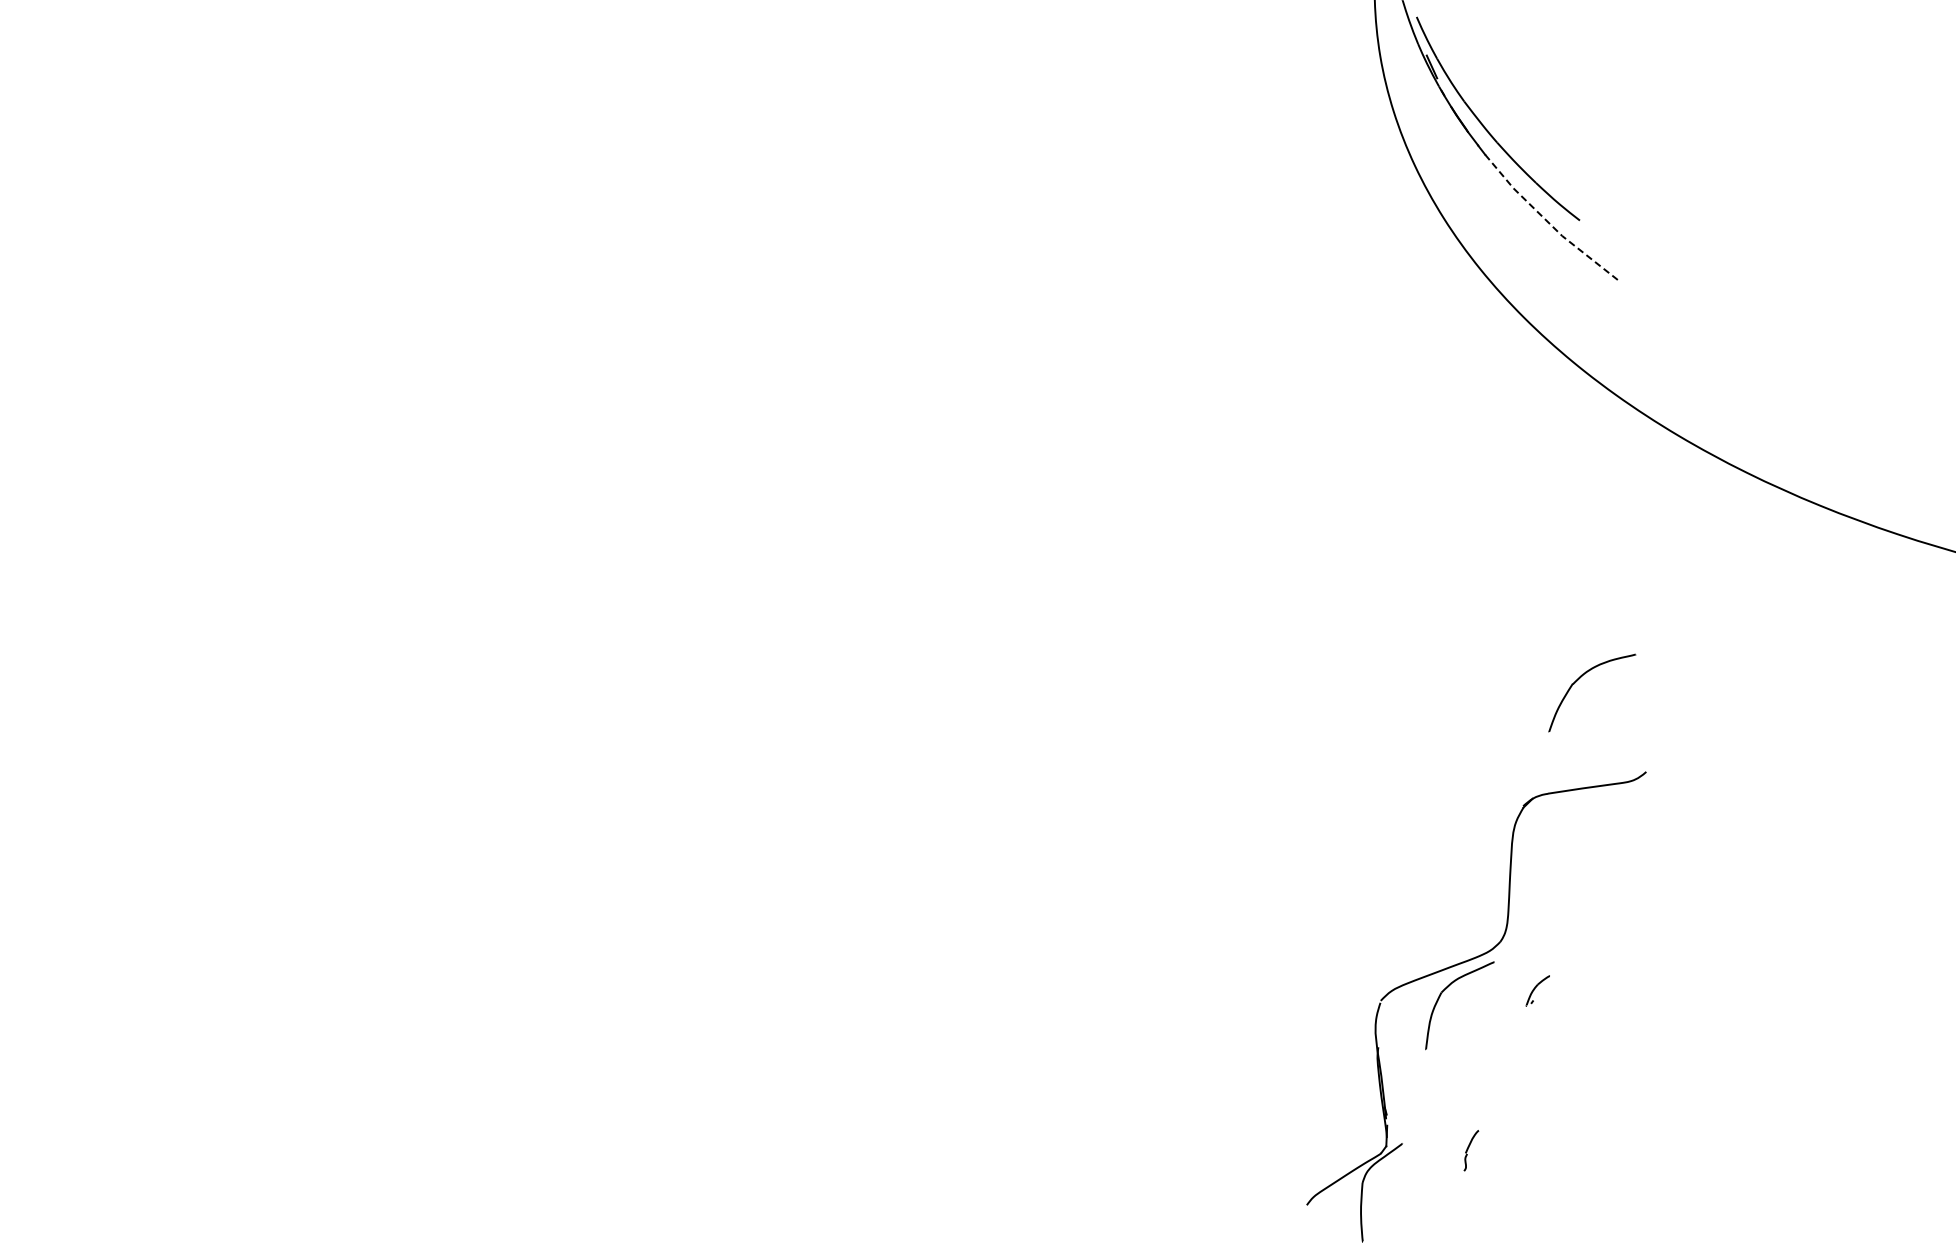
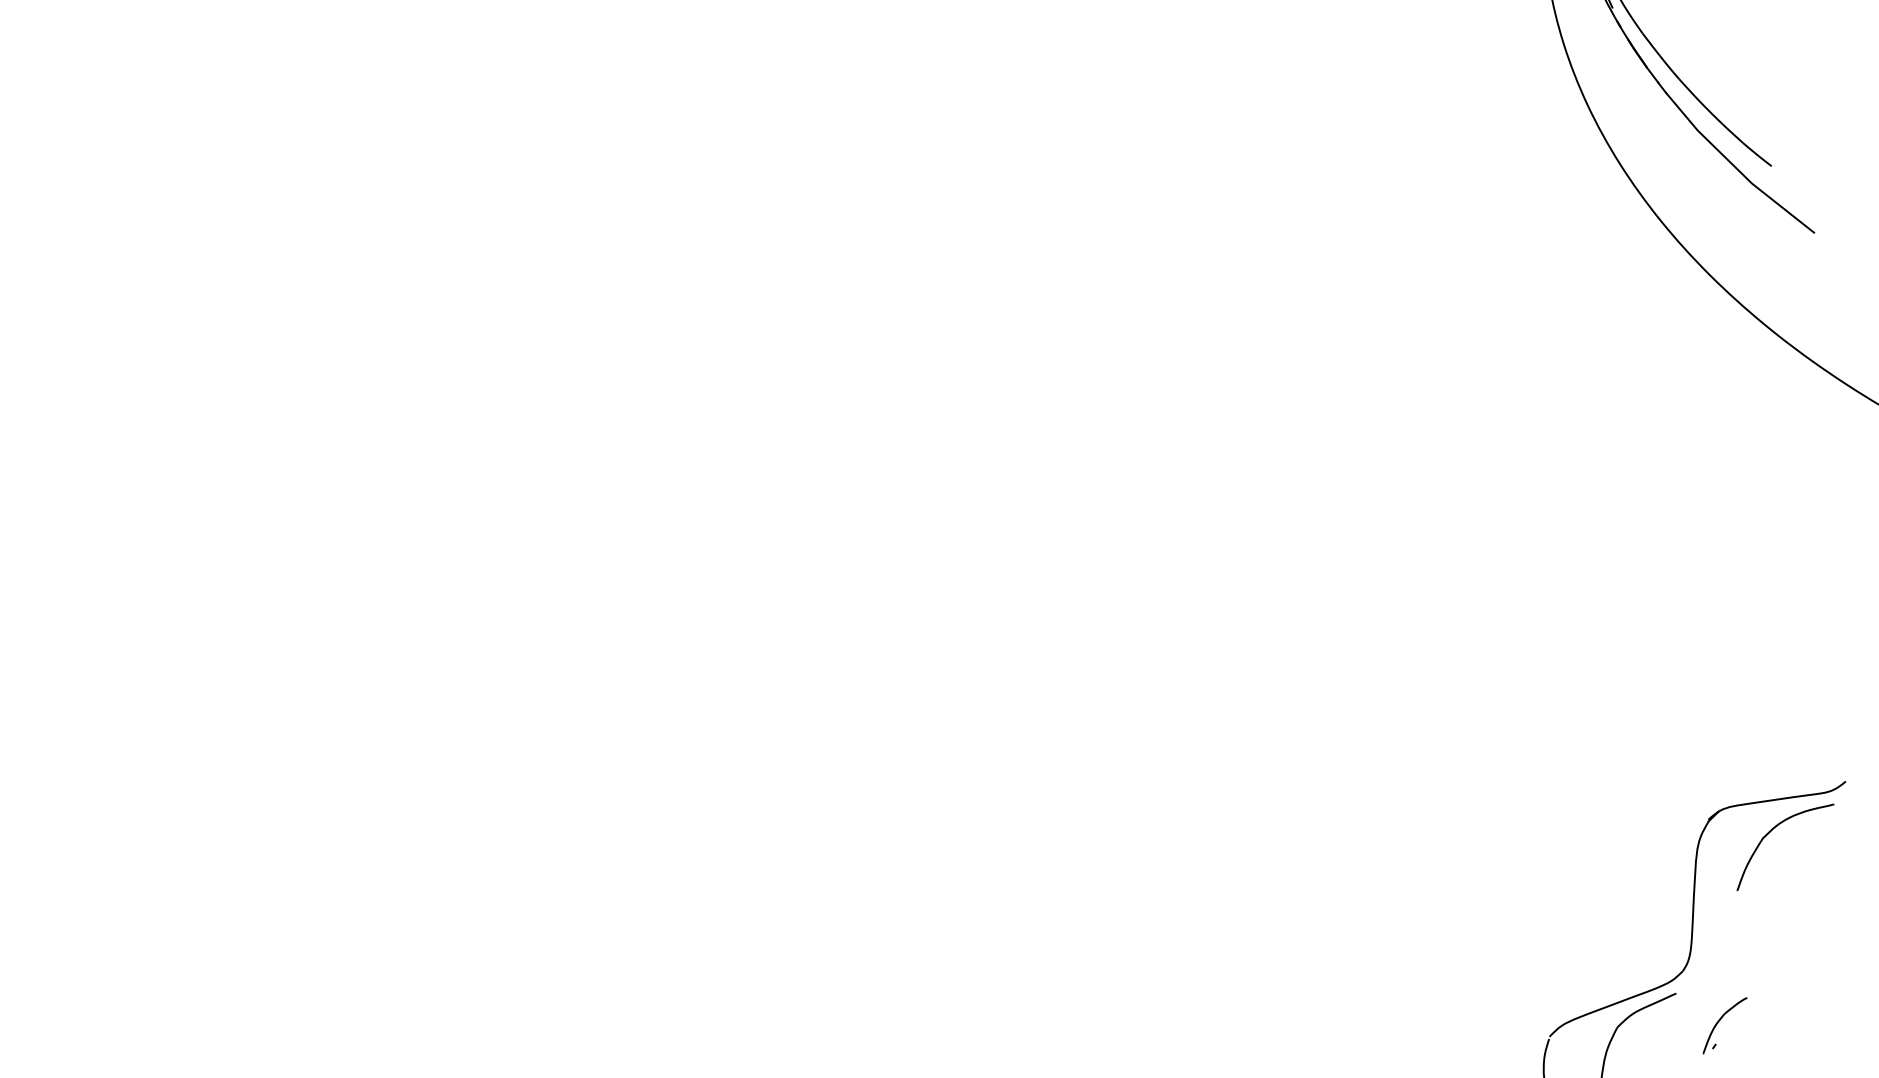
line: (1547, 222) -> (1735, 168), dashed -> solid
part: (1579, 679) -> (1771, 832), moved
part: (1537, 990) -> (1724, 1025), size x1.67

